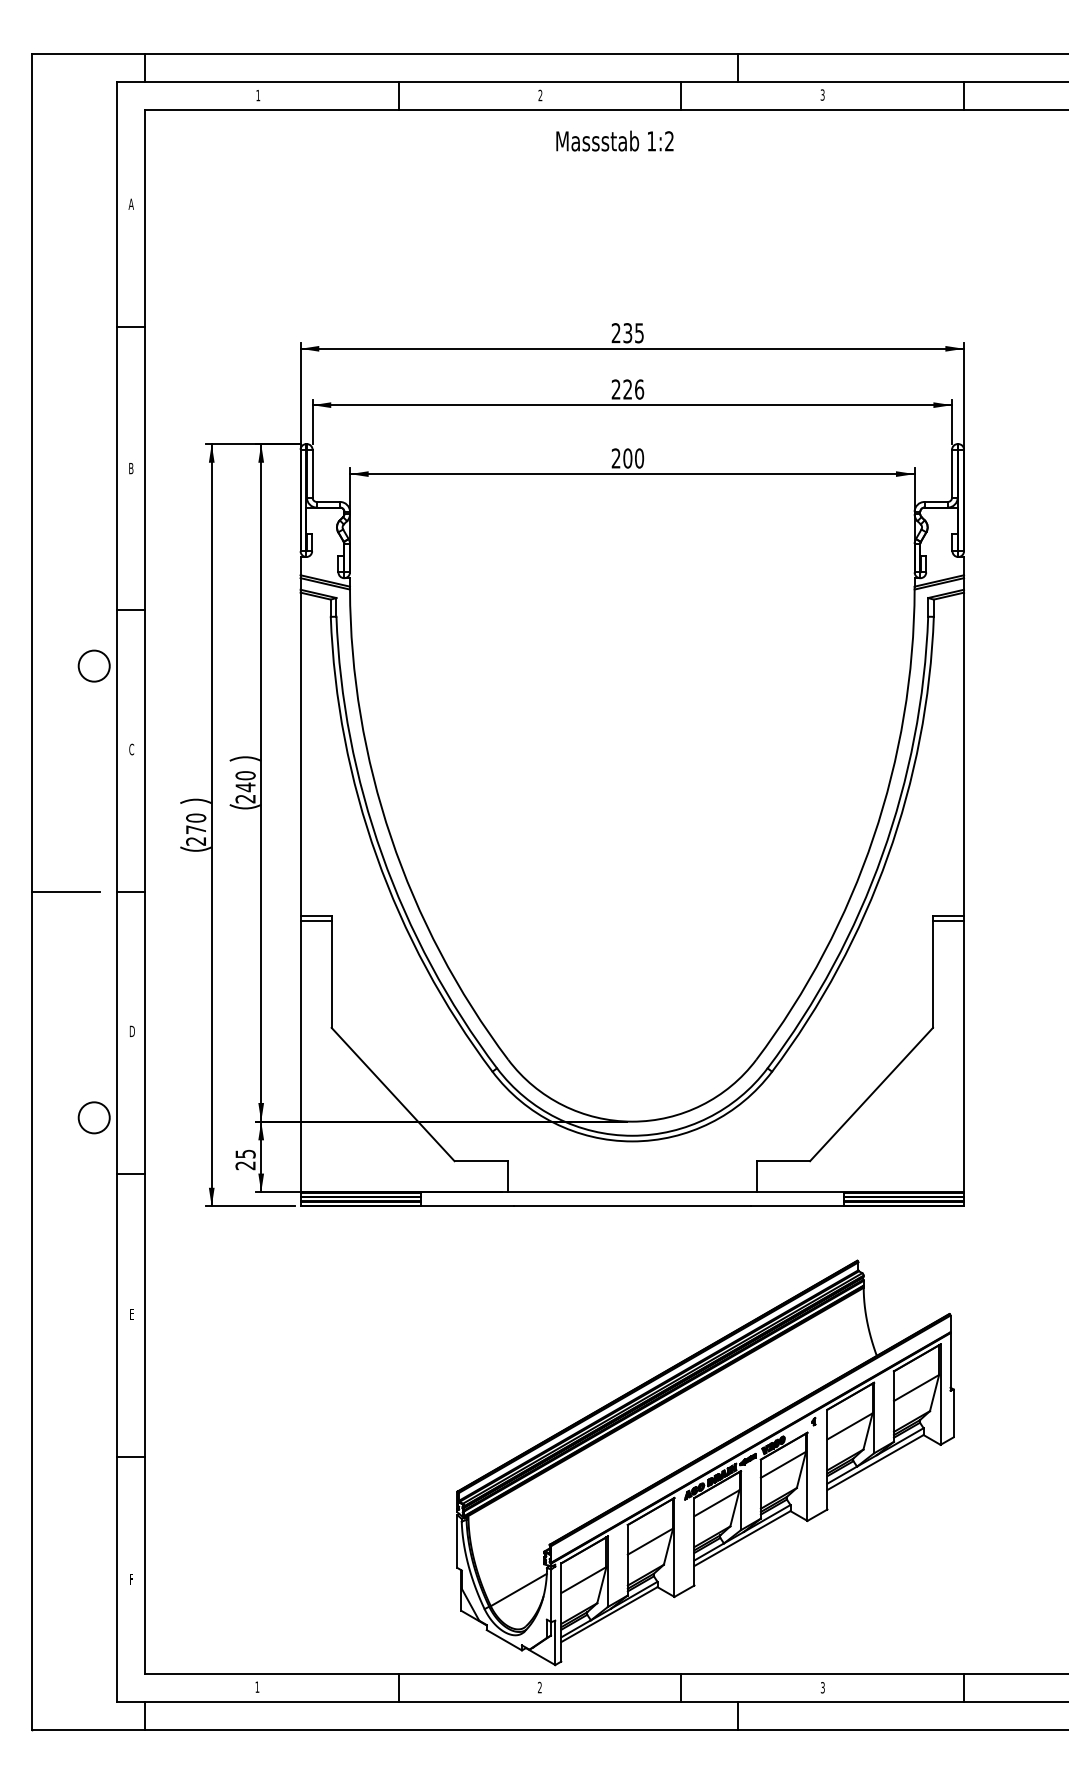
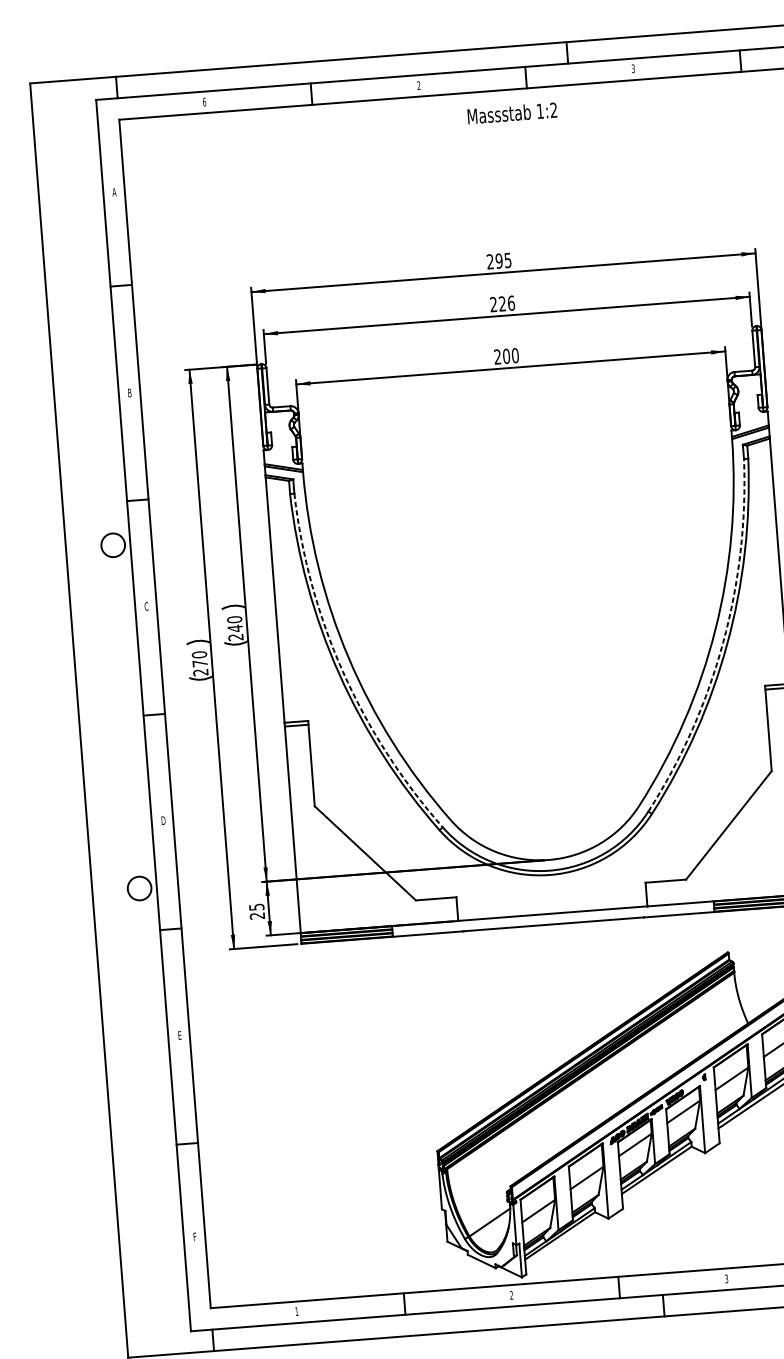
text: (258, 95) -> (204, 102), 1 -> 6
text: (614, 140) -> (511, 112), moved
text: (627, 333) -> (498, 261), 235 -> 295
arc: (382, 854) -> (343, 671), solid -> dashed
arc: (882, 854) -> (723, 642), solid -> dashed
line: (65, 892) -> (104, 718), removed

